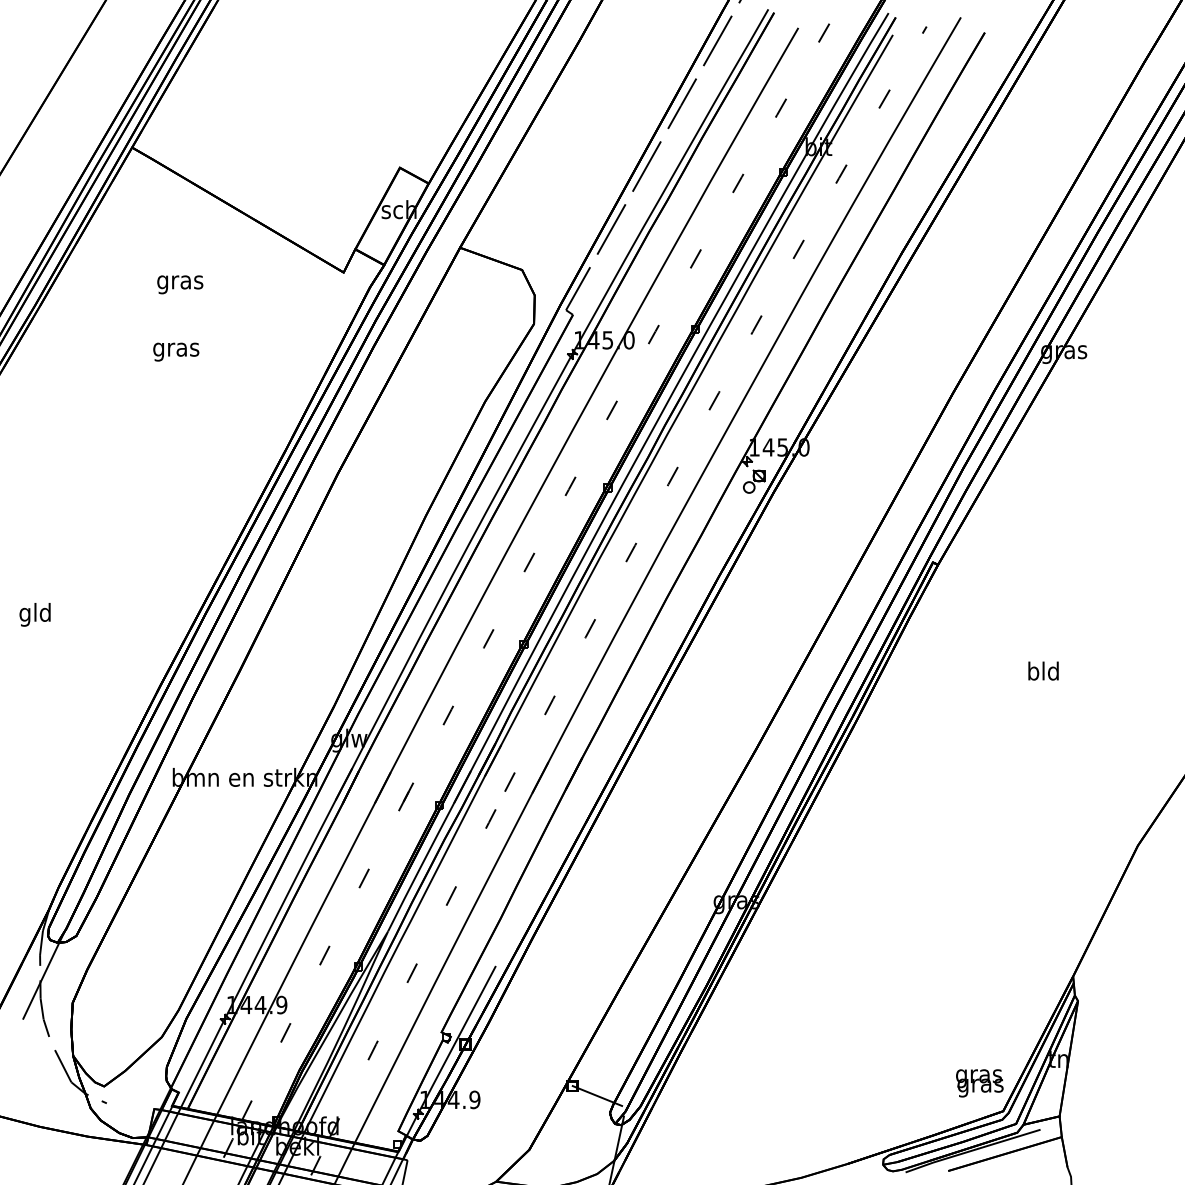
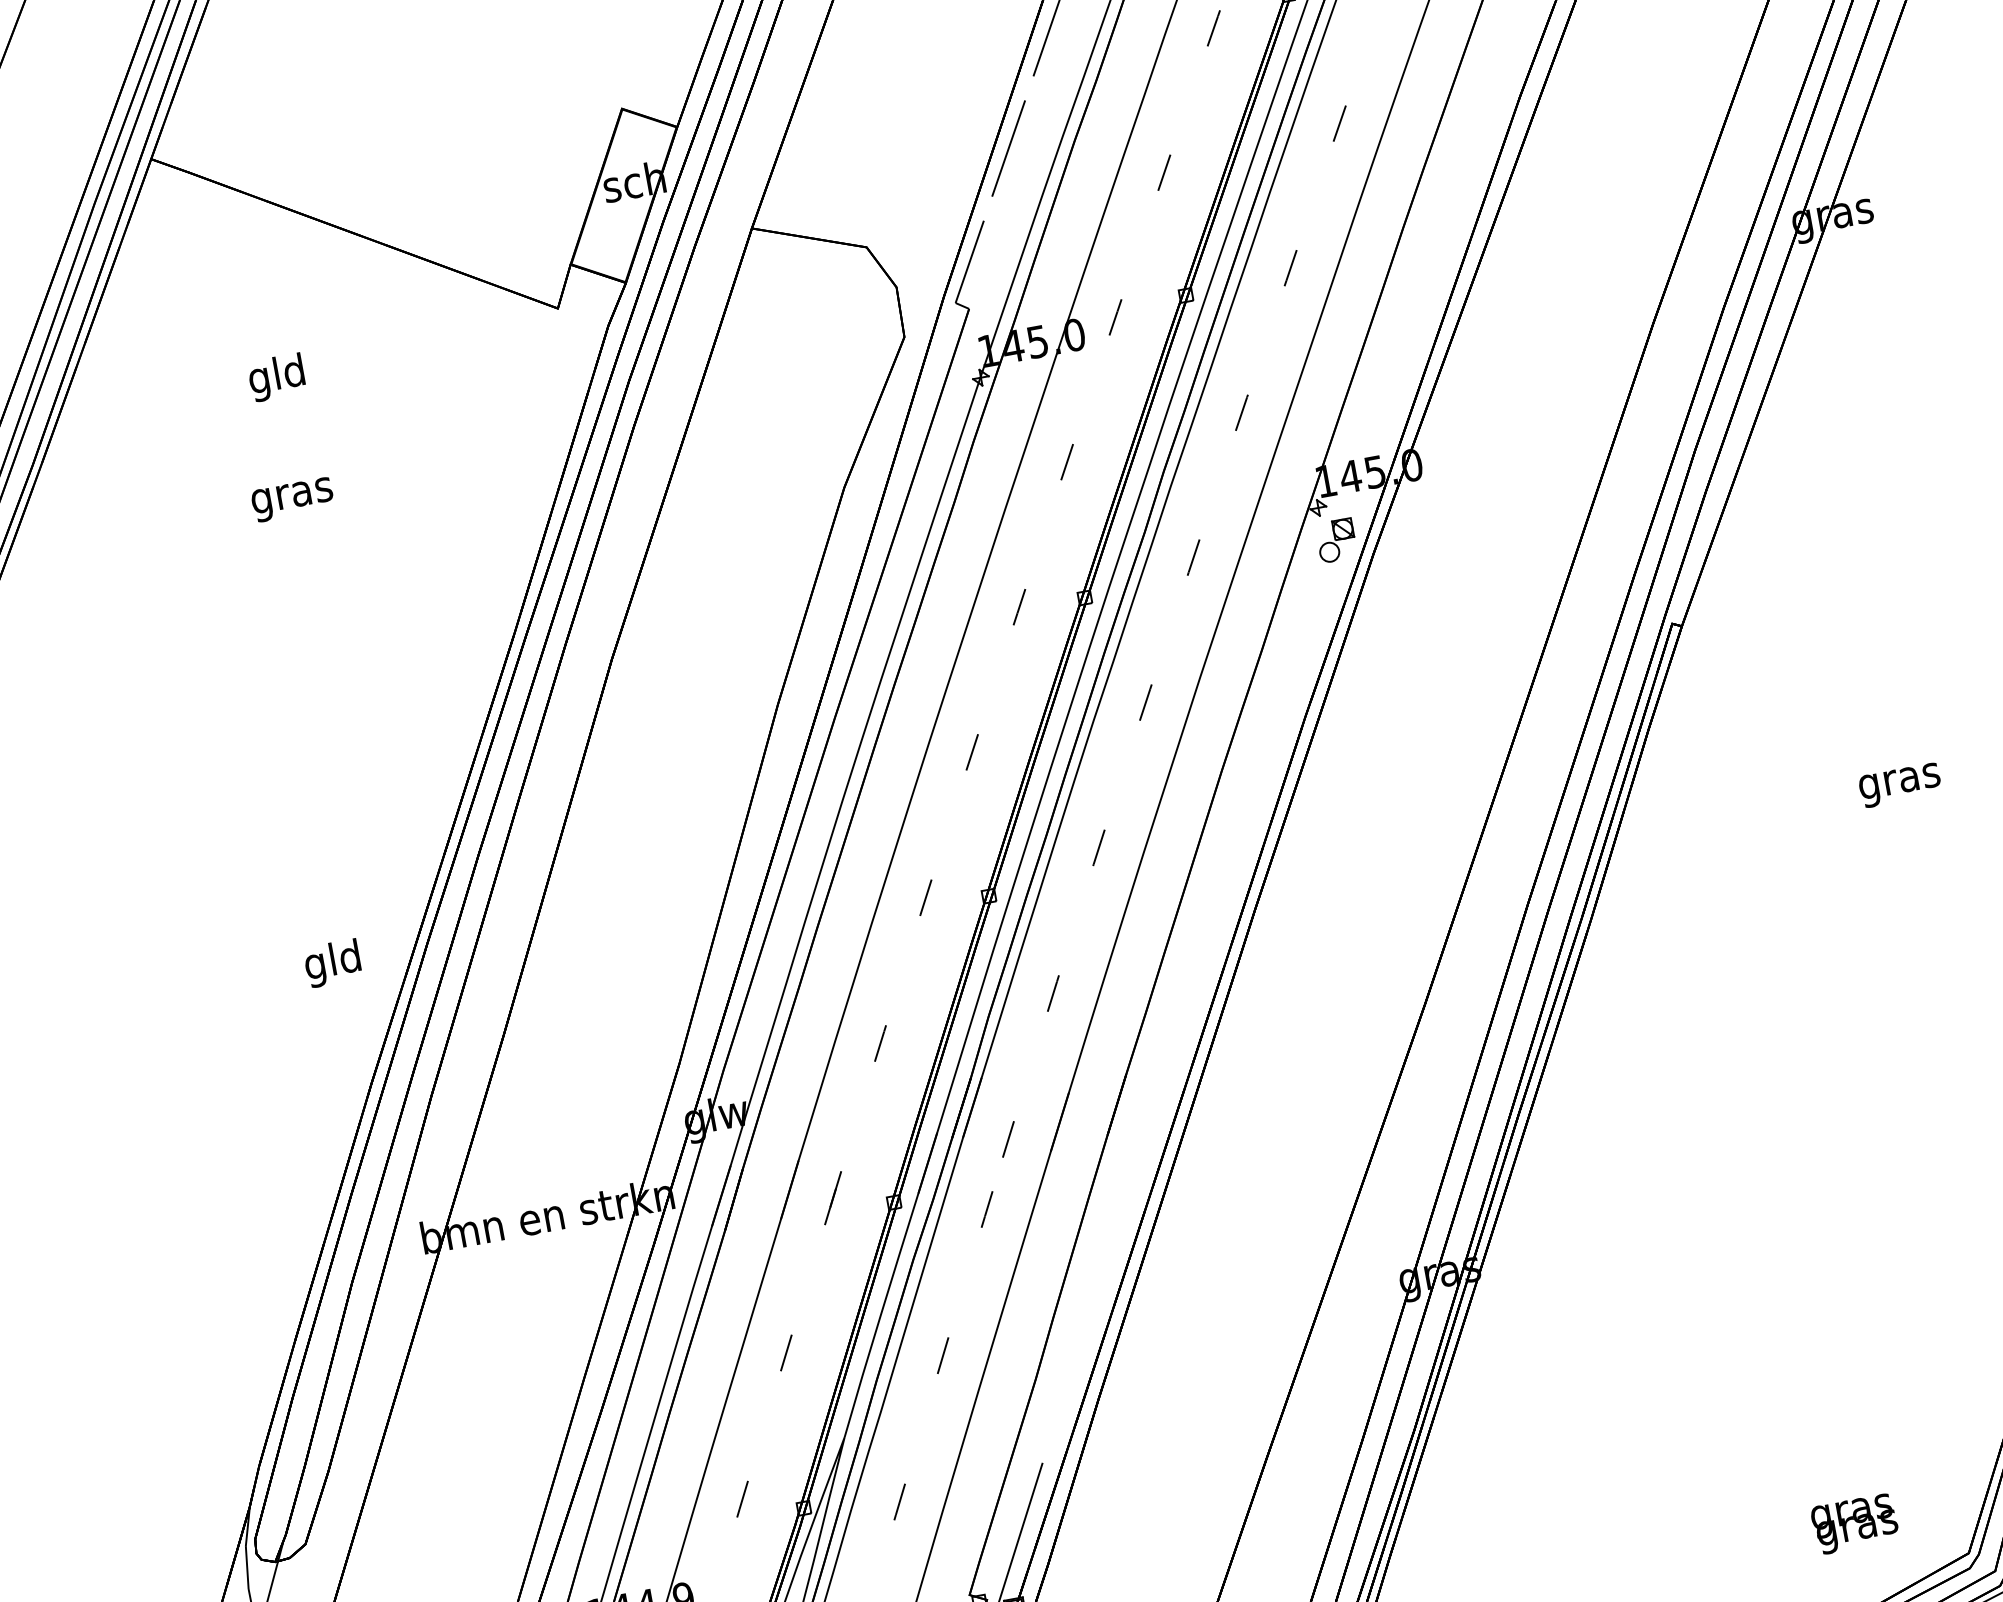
text: (180, 282) -> (278, 377), gras -> gld
text: (34, 614) -> (331, 963), moved
text: (1043, 673) -> (1899, 781), bld -> gras
text: (979, 1083) -> (1854, 1524), moved

